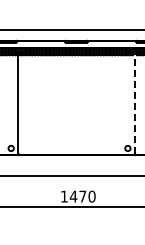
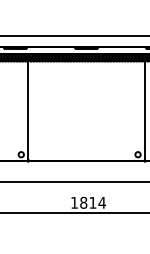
line: (135, 102) -> (145, 108), dashed -> solid
text: (82, 196) -> (92, 202), 1470 -> 1814

